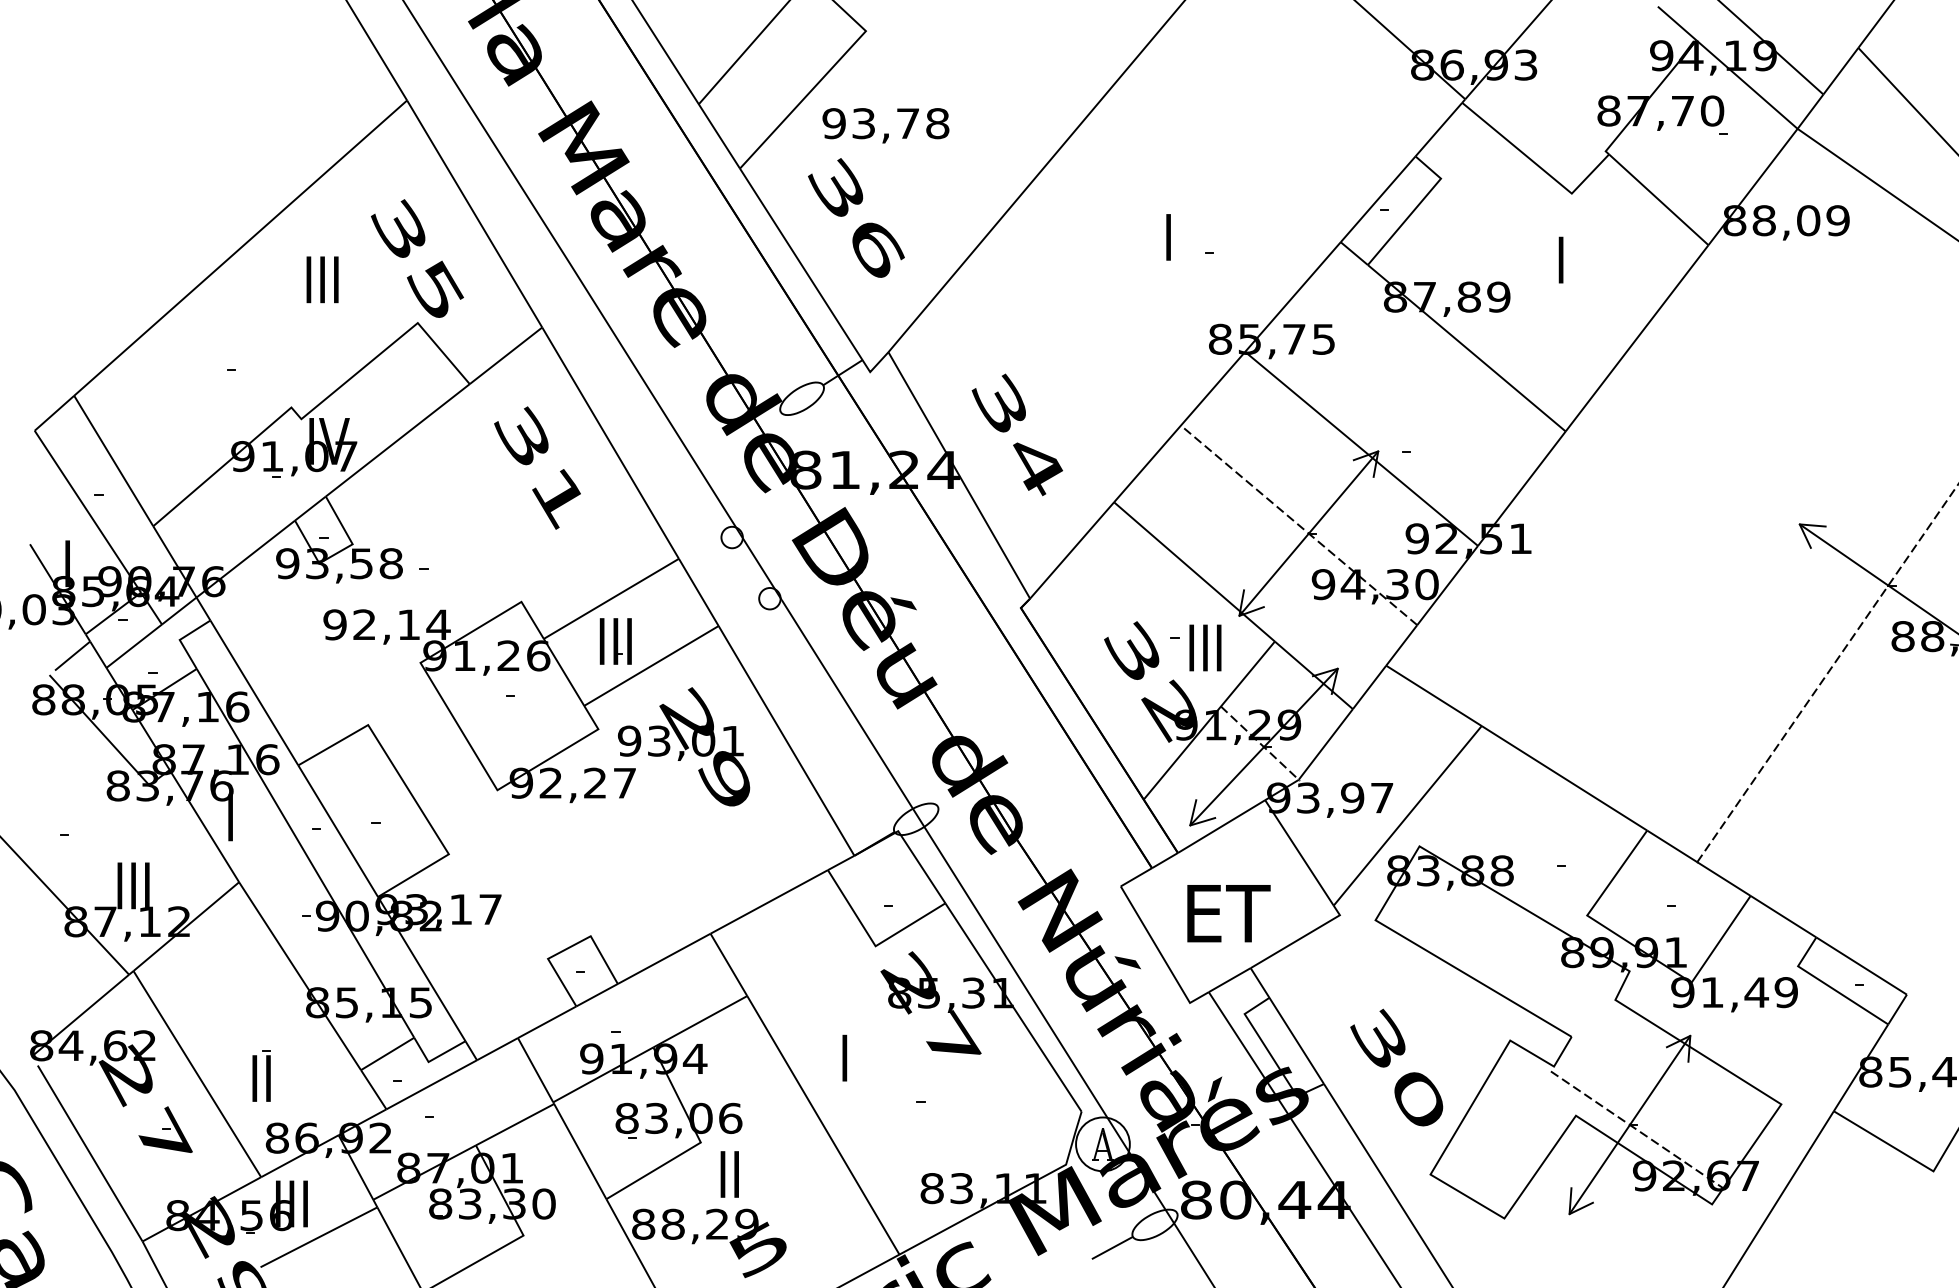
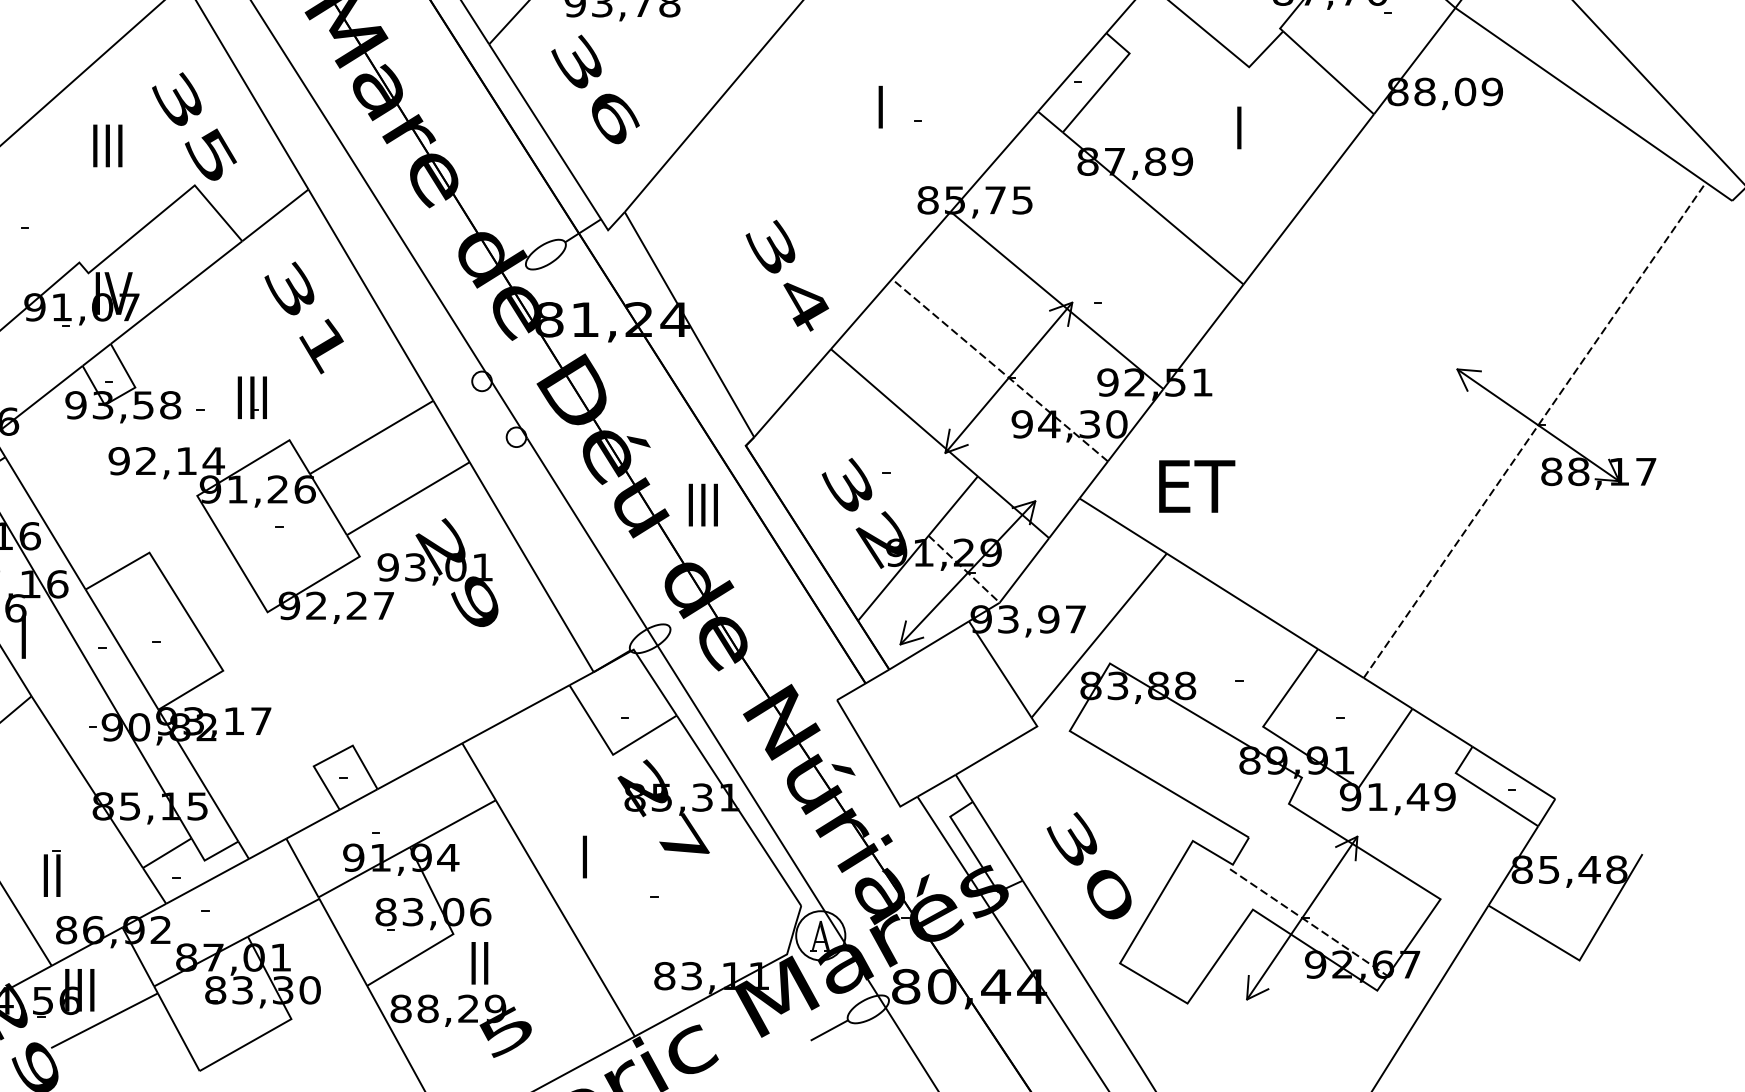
text: (1017, 434) -> (787, 275), moved
part: (615, 641) -> (252, 397), moved
text: (1205, 647) -> (703, 504), moved
text: (1228, 913) -> (1196, 486), moved

